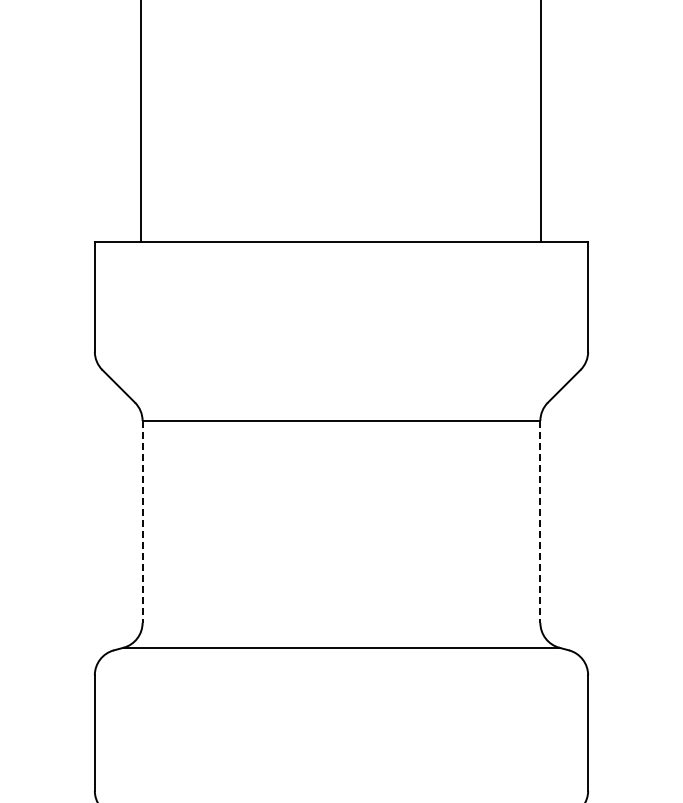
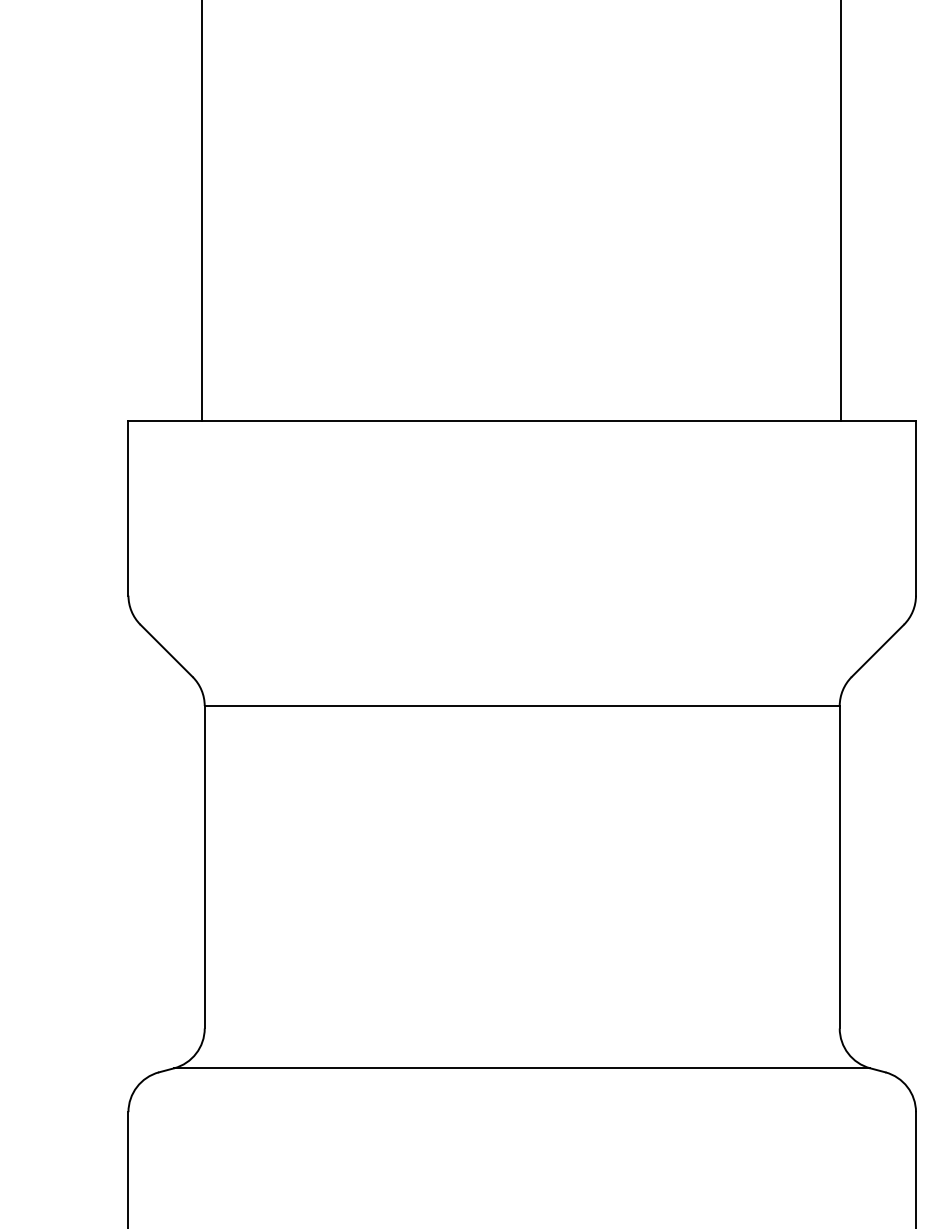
line: (142, 521) -> (204, 866), dashed -> solid
line: (540, 521) -> (839, 866), dashed -> solid

